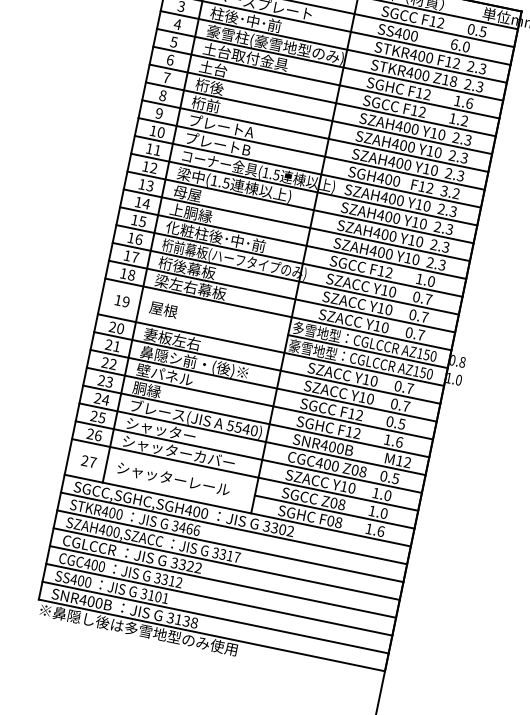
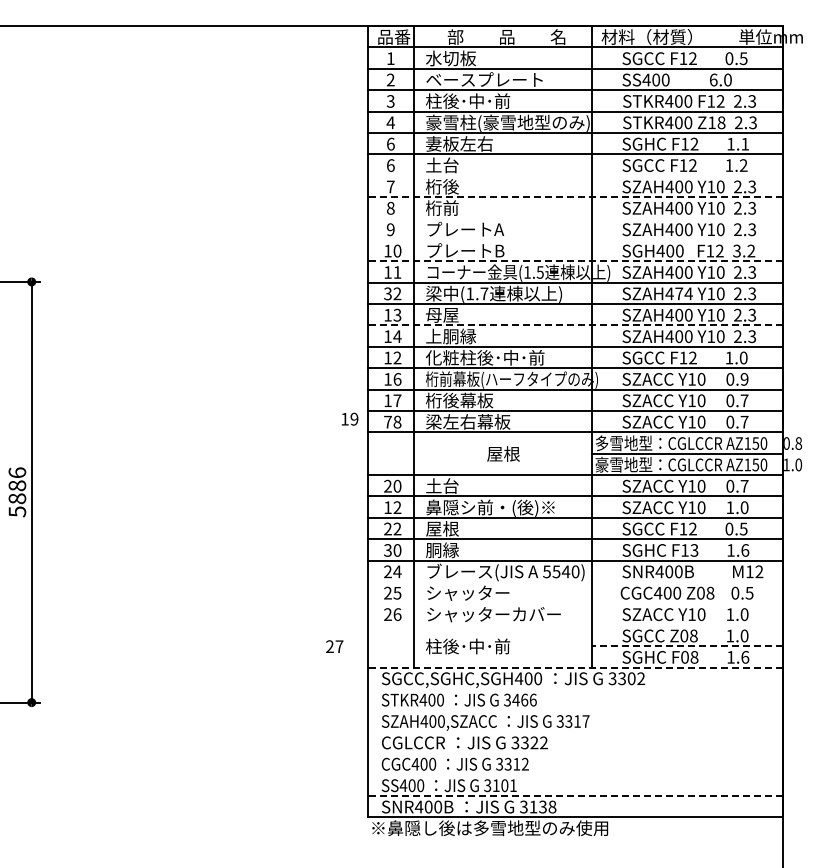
text: (173, 41) -> (390, 143), 5 -> 6
text: (245, 56) -> (476, 143), 土台取付金具 -> 妻板左右
line: (322, 100) -> (575, 175), removed
text: (470, 102) -> (745, 143), 1.6 -> 1.1
line: (318, 118) -> (575, 197), solid -> dashed
line: (315, 136) -> (575, 218), removed
line: (311, 153) -> (575, 239), removed
text: (145, 166) -> (387, 293), 12 -> 32
line: (307, 171) -> (575, 261), solid -> dashed
text: (226, 182) -> (484, 293), (1.5 -> (1.7
text: (392, 217) -> (683, 293), SZAH400 -> SZAH474
text: (142, 221) -> (397, 357), 15 -> 12
line: (296, 225) -> (575, 325), solid -> dashed
text: (123, 272) -> (387, 421), 18 -> 78
text: (428, 299) -> (744, 379), 0.7 -> 0.9
text: (122, 300) -> (349, 418), moved
text: (163, 309) -> (503, 453), moved
text: (172, 338) -> (459, 485), 妻板左右 -> 土台
text: (112, 345) -> (392, 507), 21 -> 12
text: (165, 374) -> (459, 528), 壁パネル -> 屋根
text: (105, 381) -> (392, 550), 23 -> 30
text: (400, 405) -> (737, 507), 0.7 -> 1.0
text: (357, 433) -> (694, 550), F12 -> F13
line: (252, 438) -> (575, 581), removed
line: (248, 457) -> (575, 603), removed
text: (88, 461) -> (334, 646), moved
line: (245, 474) -> (575, 624), removed
text: (172, 478) -> (493, 646), シャッターレール -> 柱後･中･前
line: (237, 510) -> (575, 667), solid -> dashed
line: (334, 512) -> (687, 646), solid -> dashed
line: (234, 528) -> (575, 688), removed
line: (230, 546) -> (575, 710), removed
line: (226, 563) -> (575, 731), removed
line: (222, 582) -> (575, 753), removed
line: (219, 599) -> (575, 774), removed
line: (215, 617) -> (575, 795), solid -> dashed

